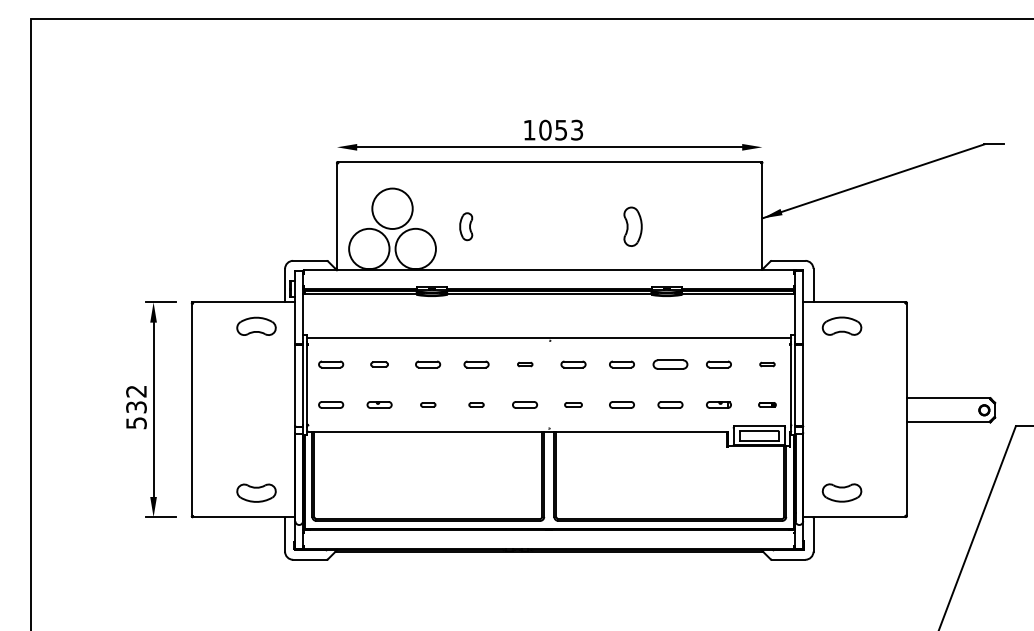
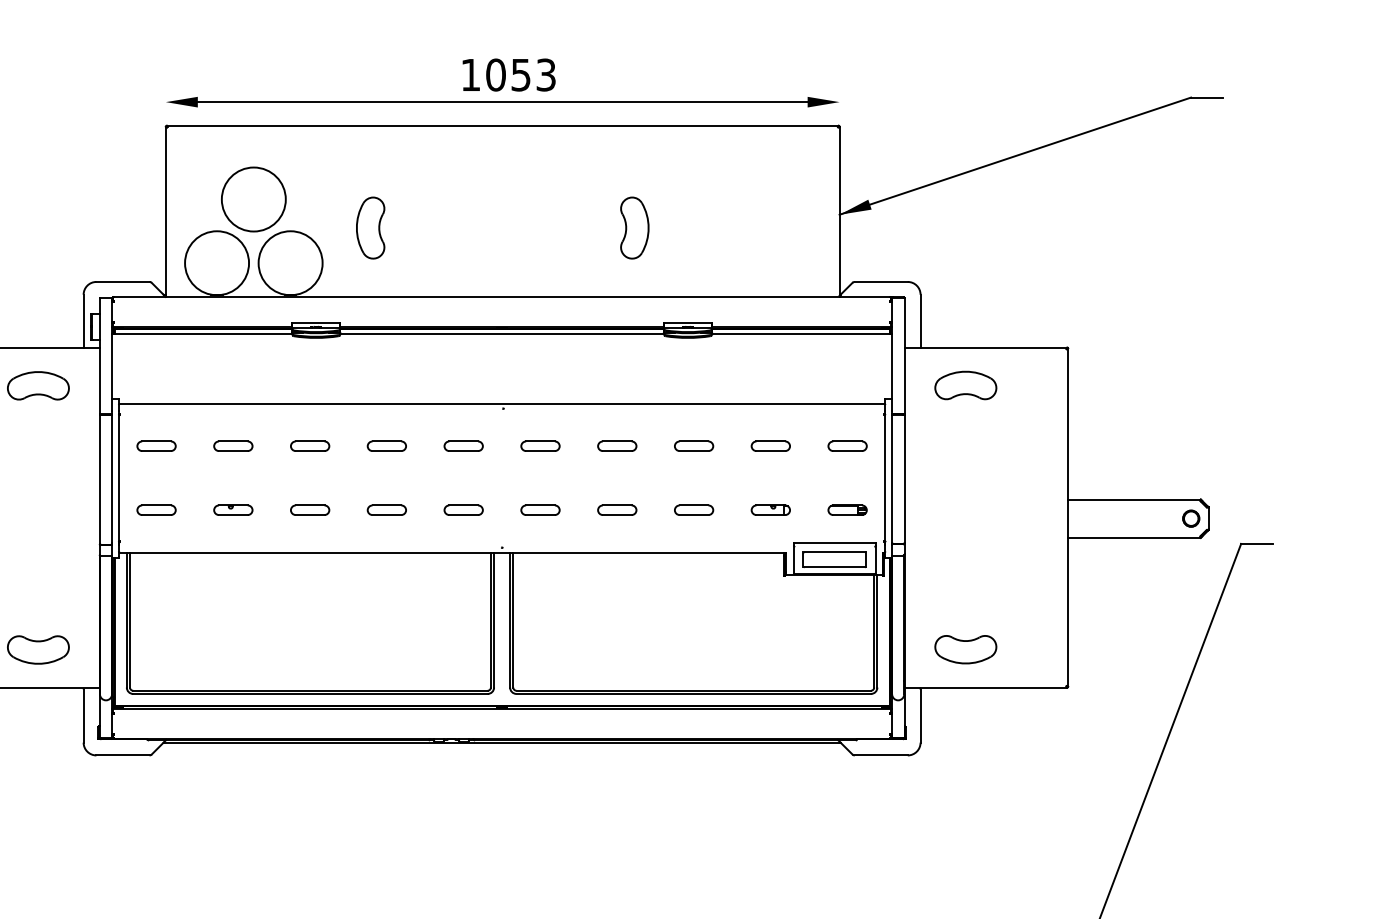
part: (465, 226) -> (369, 227), size x1.43
part: (379, 364) -> (233, 446), size x1.43
part: (525, 364) -> (464, 446), size x1.67
part: (670, 364) -> (694, 446), size x0.71
part: (767, 364) -> (847, 446), size x1.67
part: (428, 404) -> (310, 509), size x1.67
part: (476, 404) -> (386, 509), size x1.67
part: (573, 404) -> (540, 509), size x1.43
part: (767, 404) -> (847, 509), size x1.43

